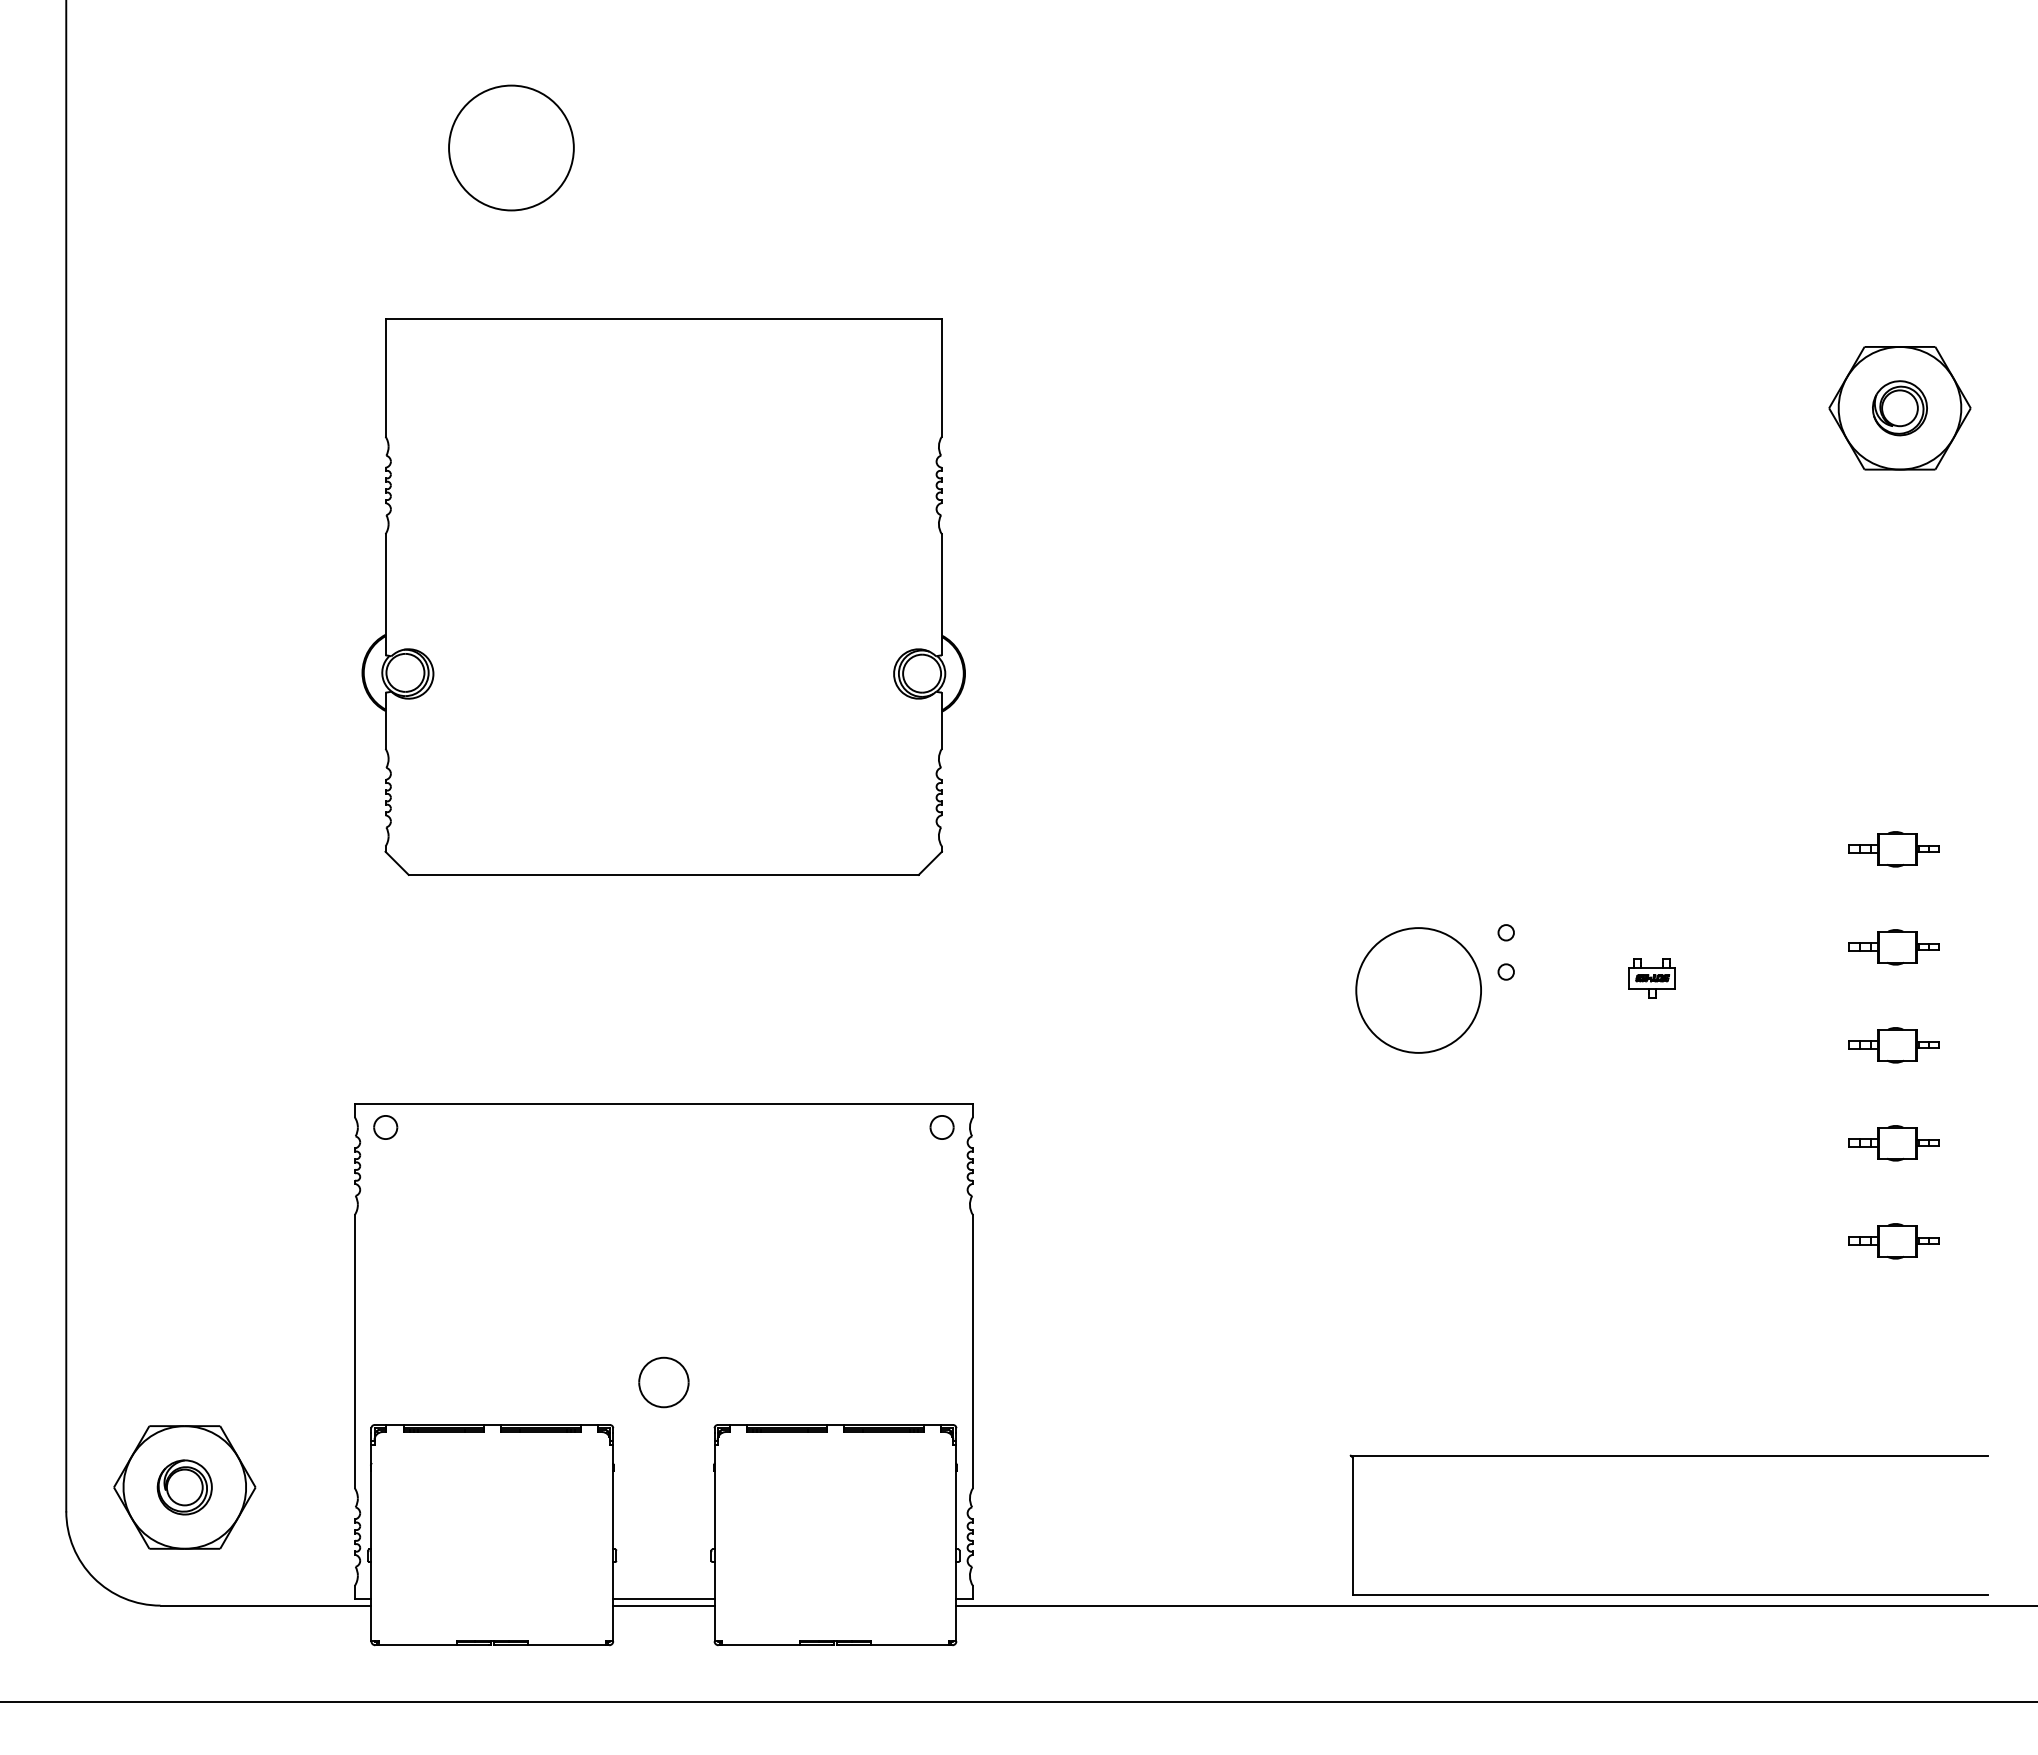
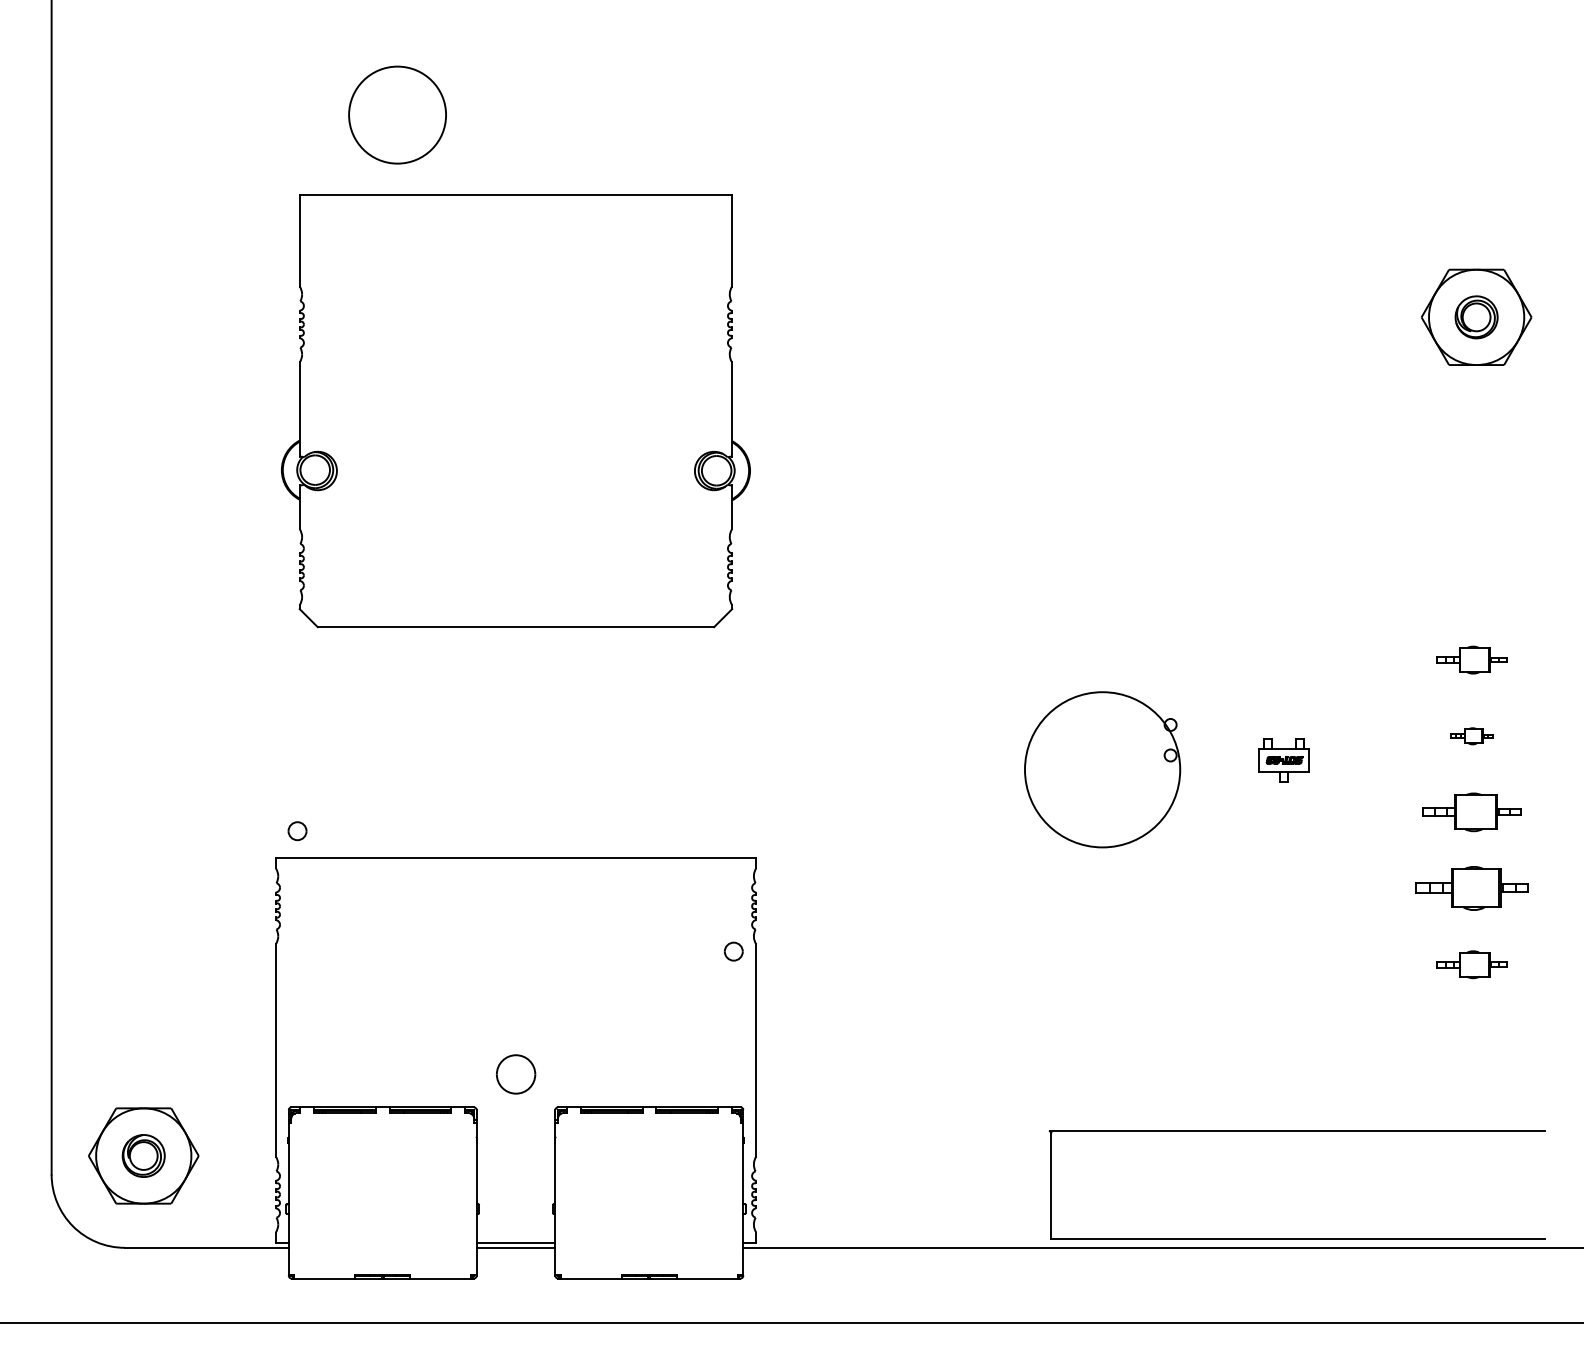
part: (663, 596) -> (515, 410), moved
part: (1893, 947) -> (1471, 736), size x0.6
part: (1651, 978) -> (1283, 760), size x1.4
circle: (1418, 990) -> (1102, 769), size x1.6
part: (1893, 1045) -> (1471, 812), size x1.4
part: (385, 1127) -> (297, 831), moved
part: (941, 1127) -> (733, 951), moved
part: (1893, 1143) -> (1471, 888), size x1.6

